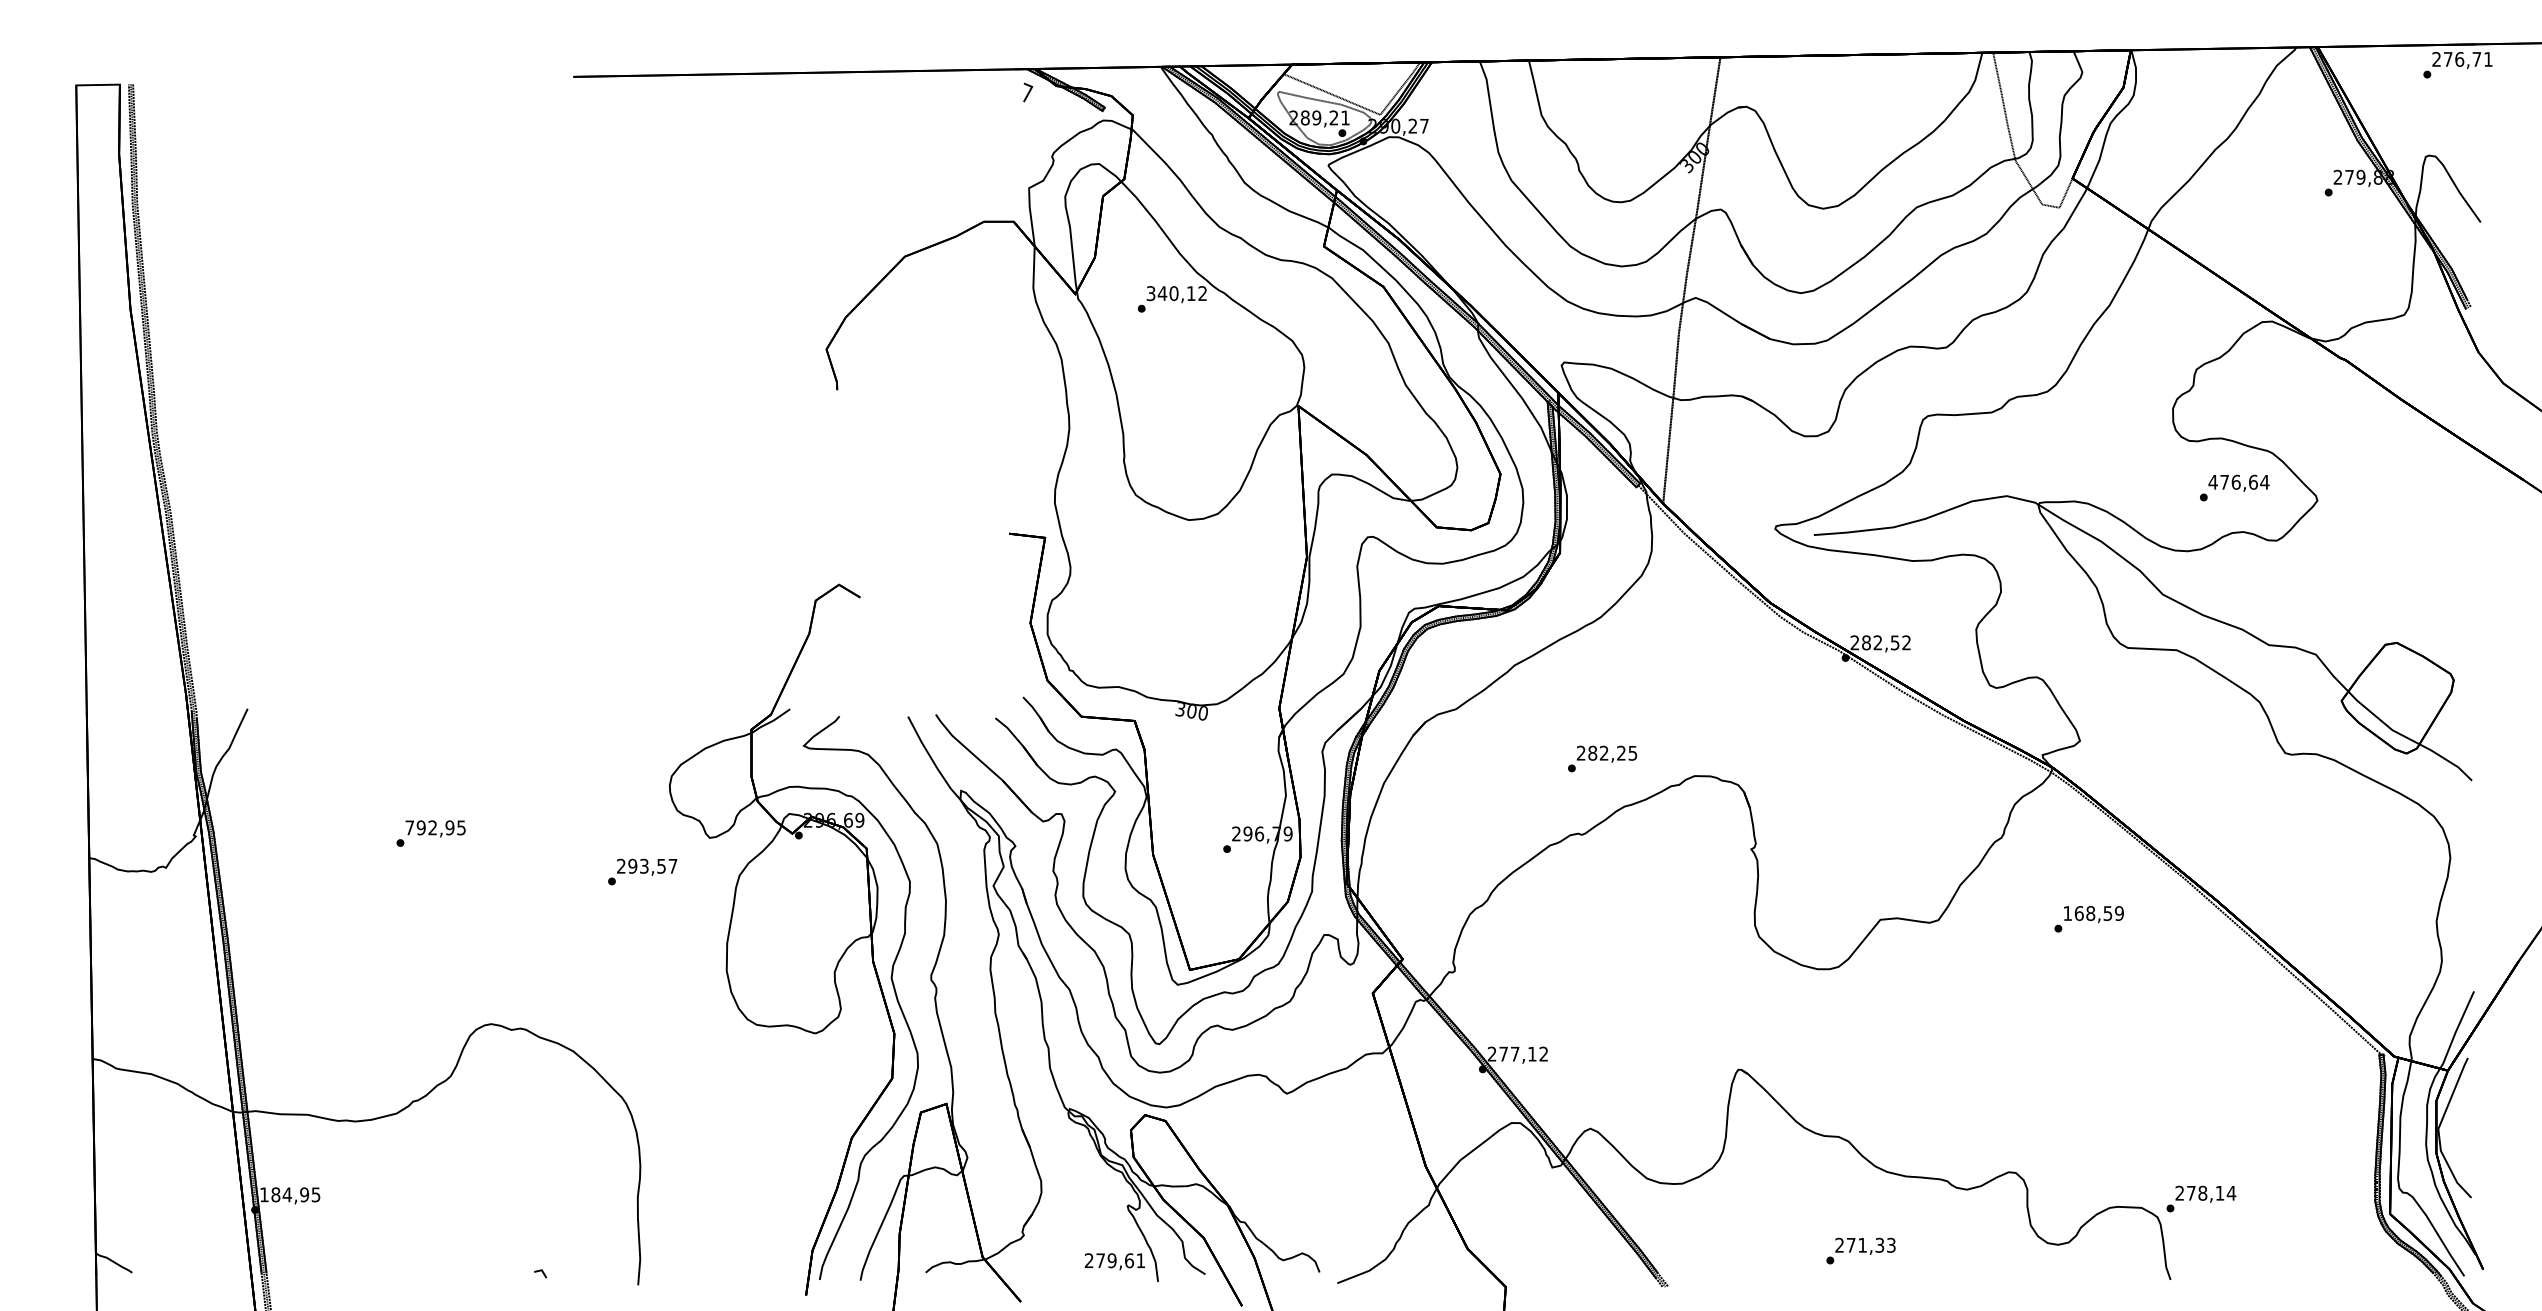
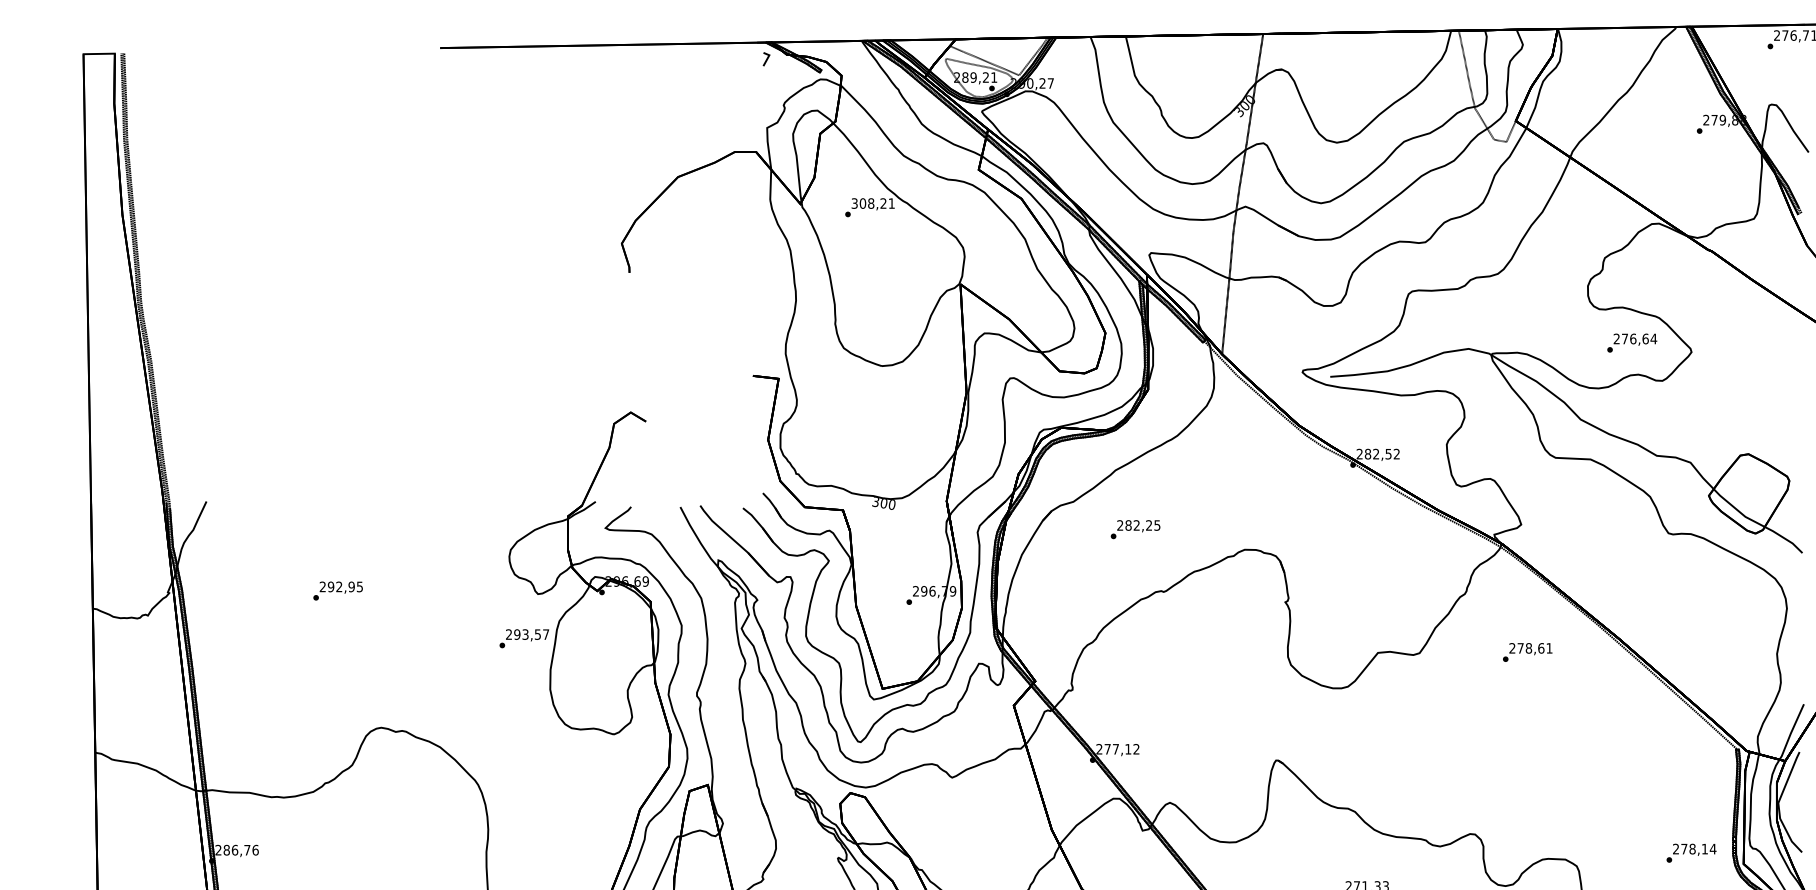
text: (1181, 293) -> (876, 203), 340,12 -> 308,21
text: (2212, 481) -> (1616, 338), 476,64 -> 276,64
text: (1602, 758) -> (1135, 529), moved
text: (409, 827) -> (322, 586), 792,95 -> 292,95
text: (642, 871) -> (524, 638), moved
text: (2093, 913) -> (1530, 648), 168,59 -> 278,61
text: (290, 1194) -> (237, 849), 184,95 -> 286,76
text: (2201, 1198) -> (1691, 852), moved

